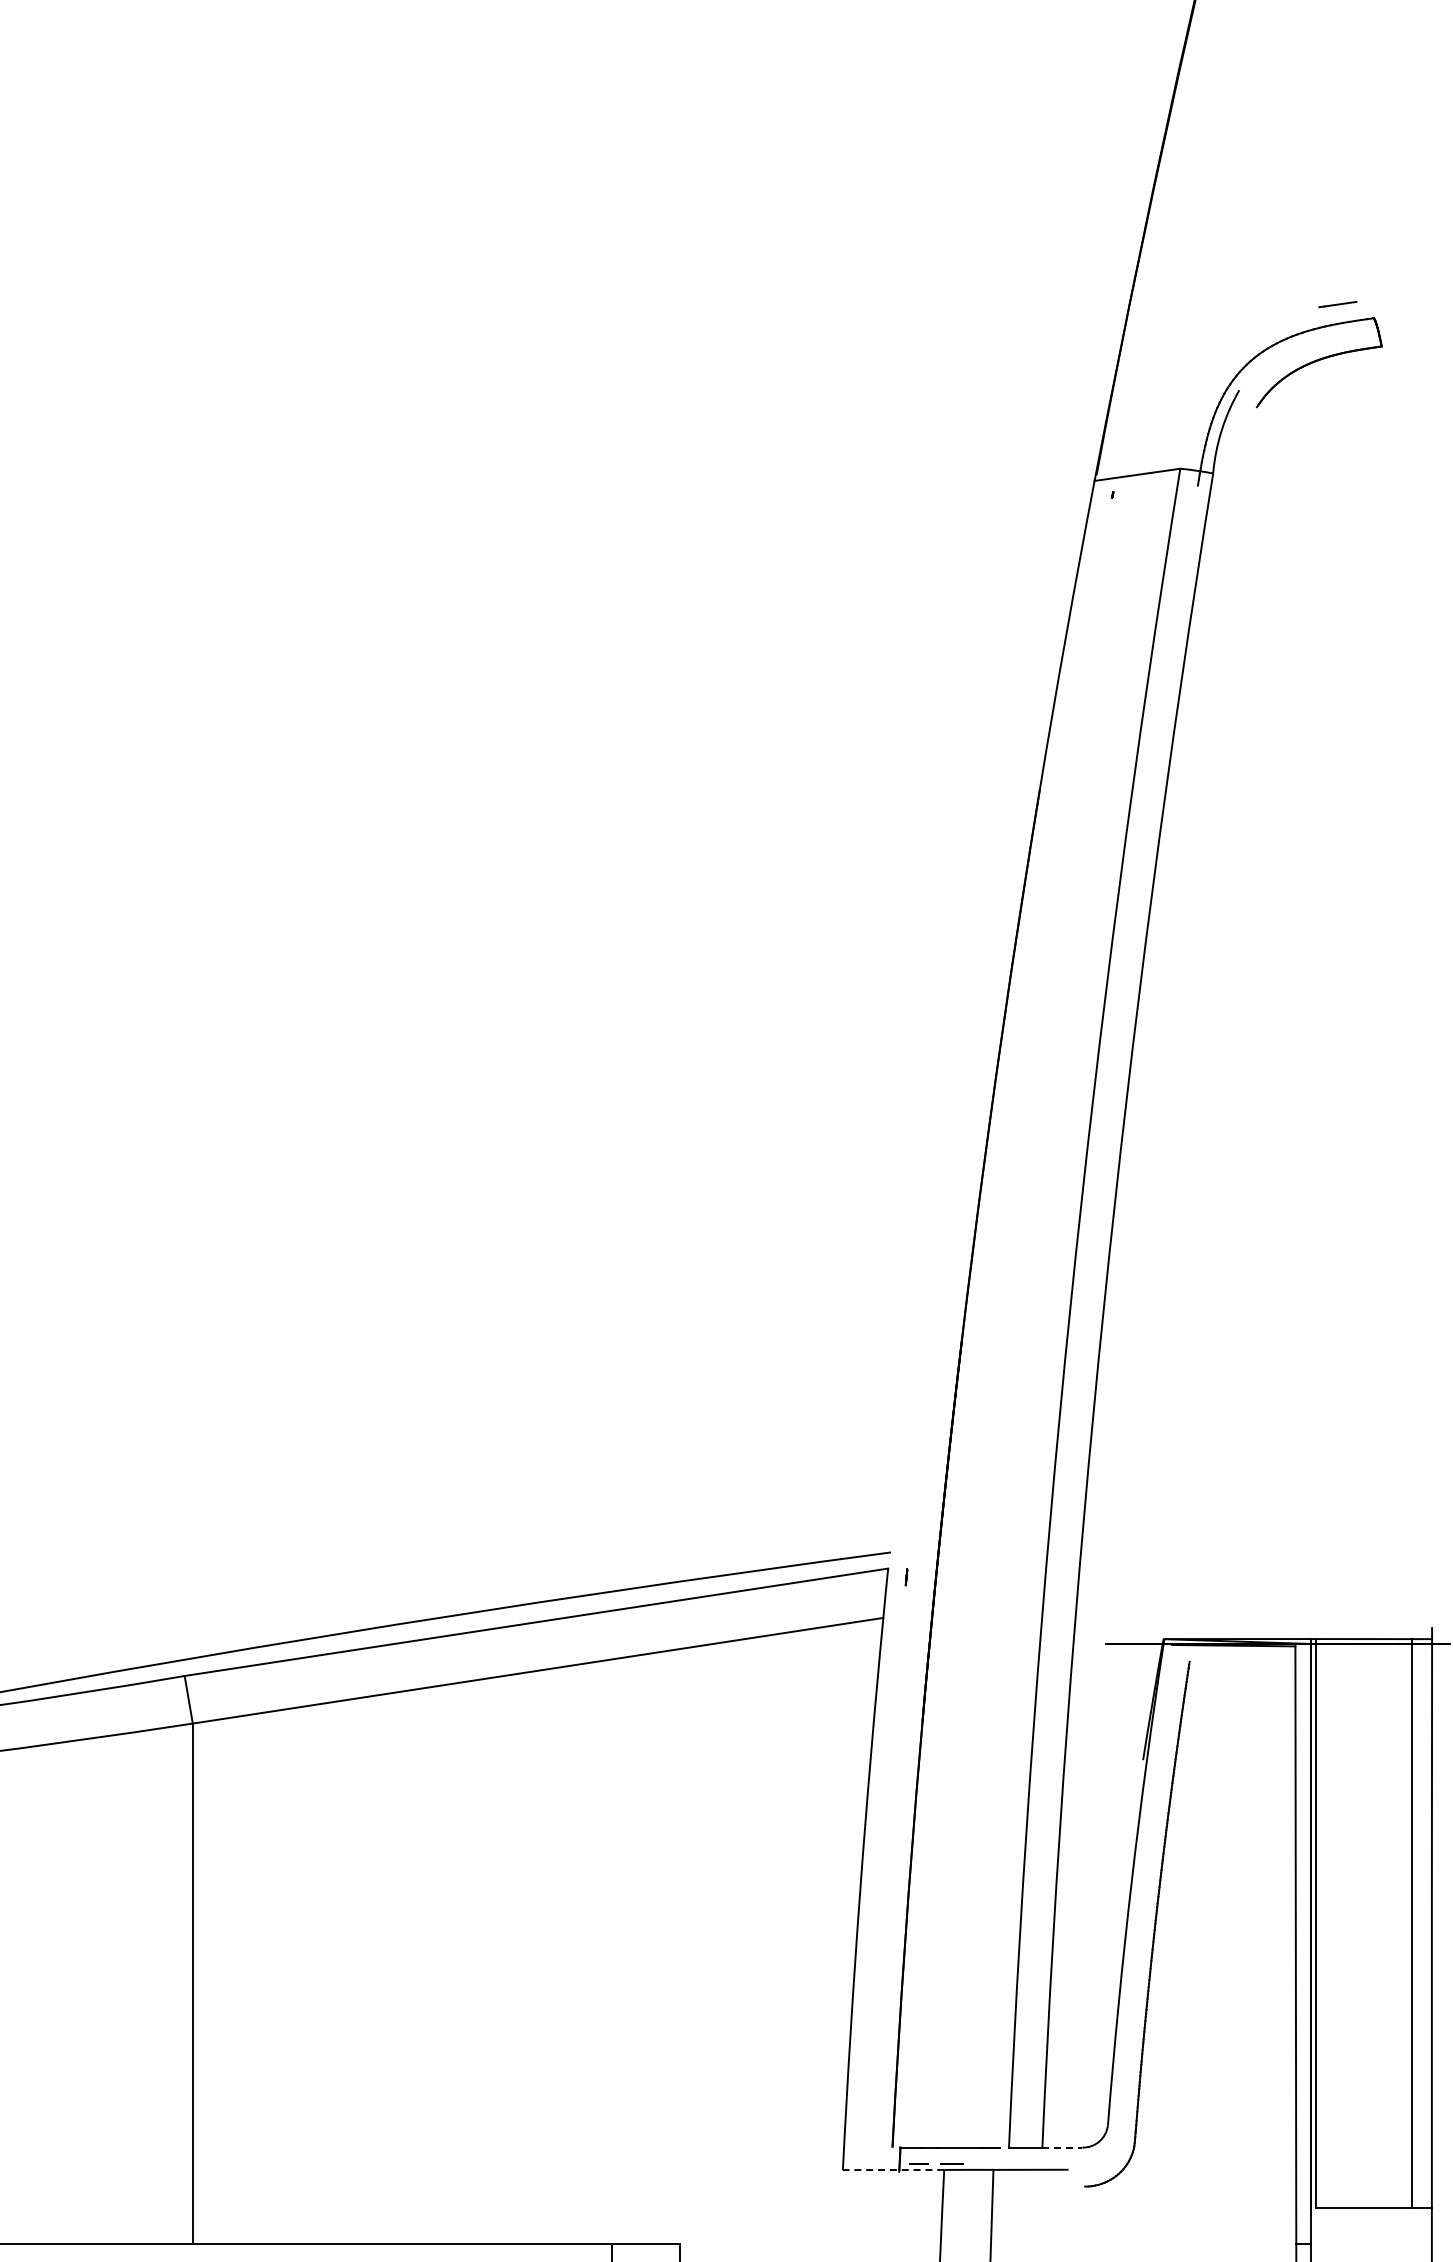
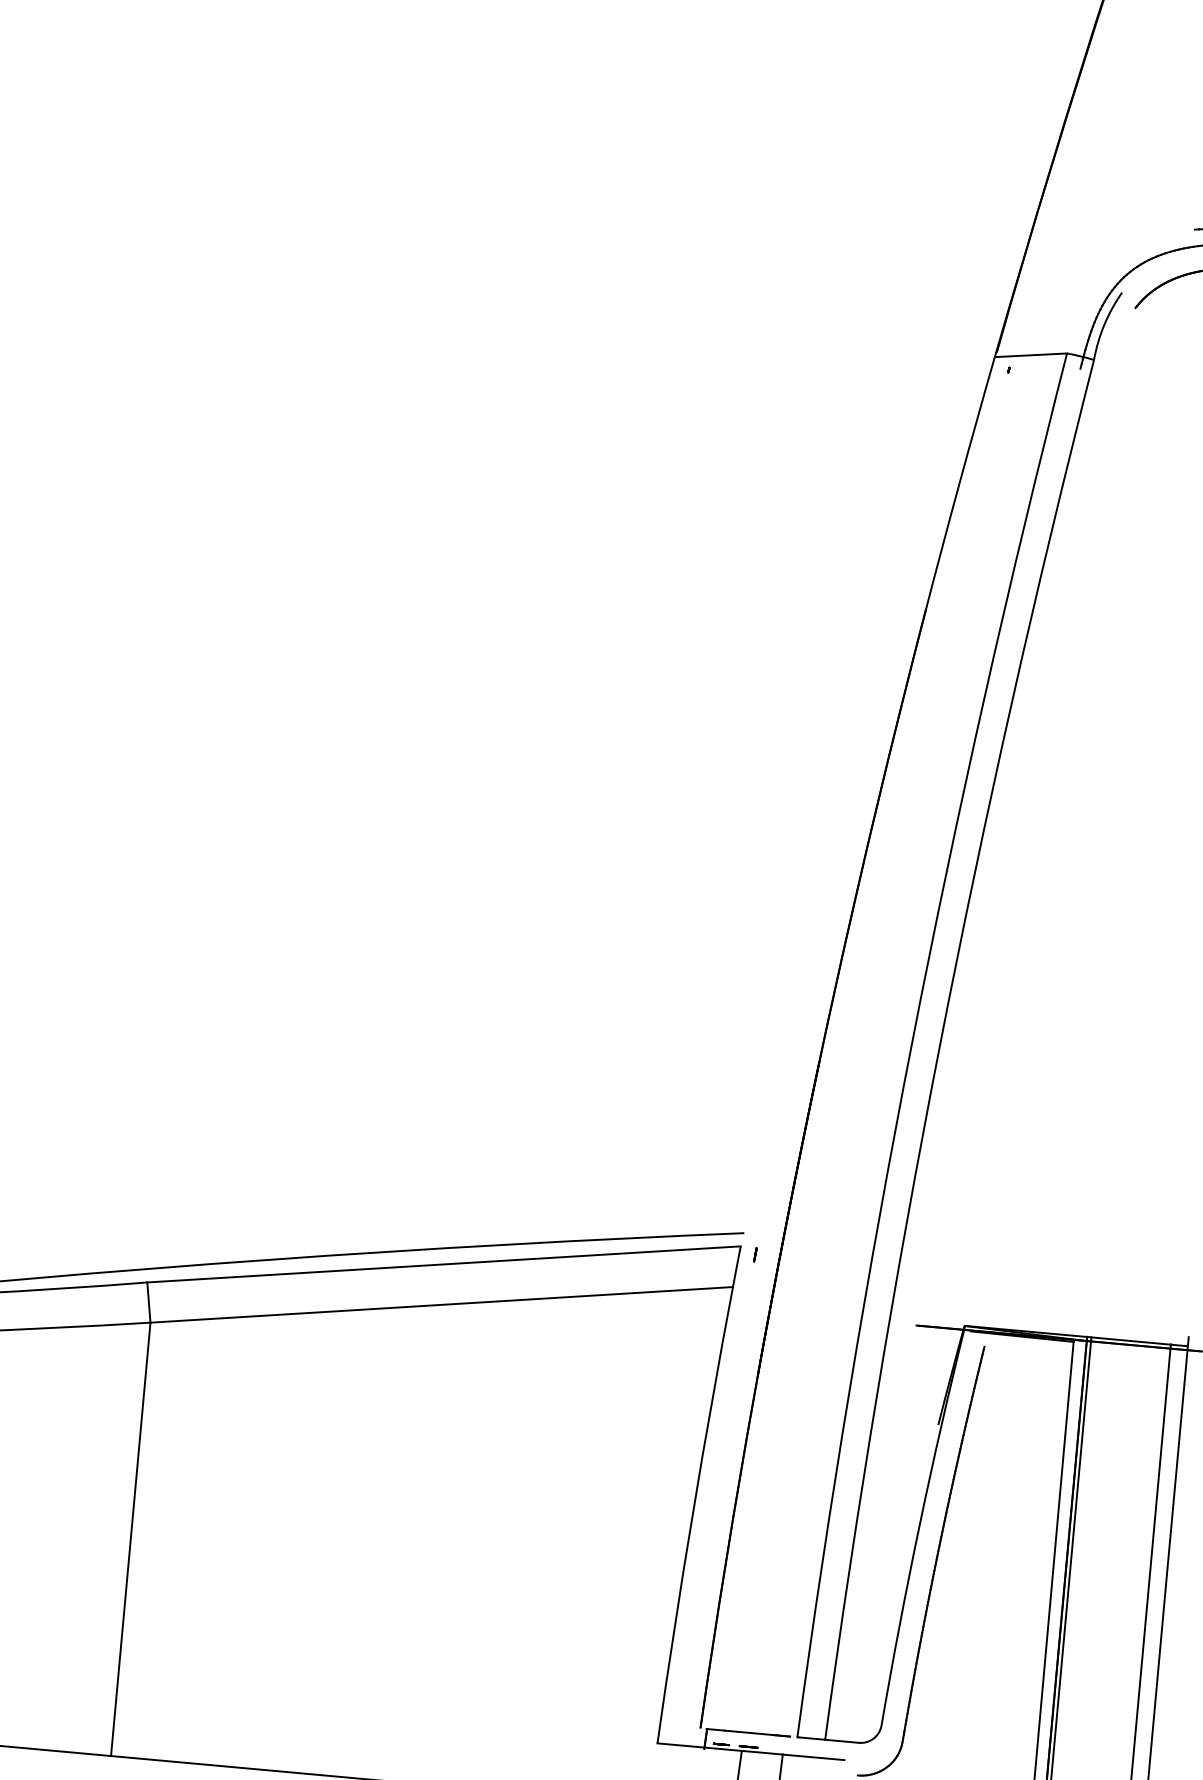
line: (1062, 2147) -> (841, 1741), dashed -> solid
line: (893, 2170) -> (699, 1747), dashed -> solid

